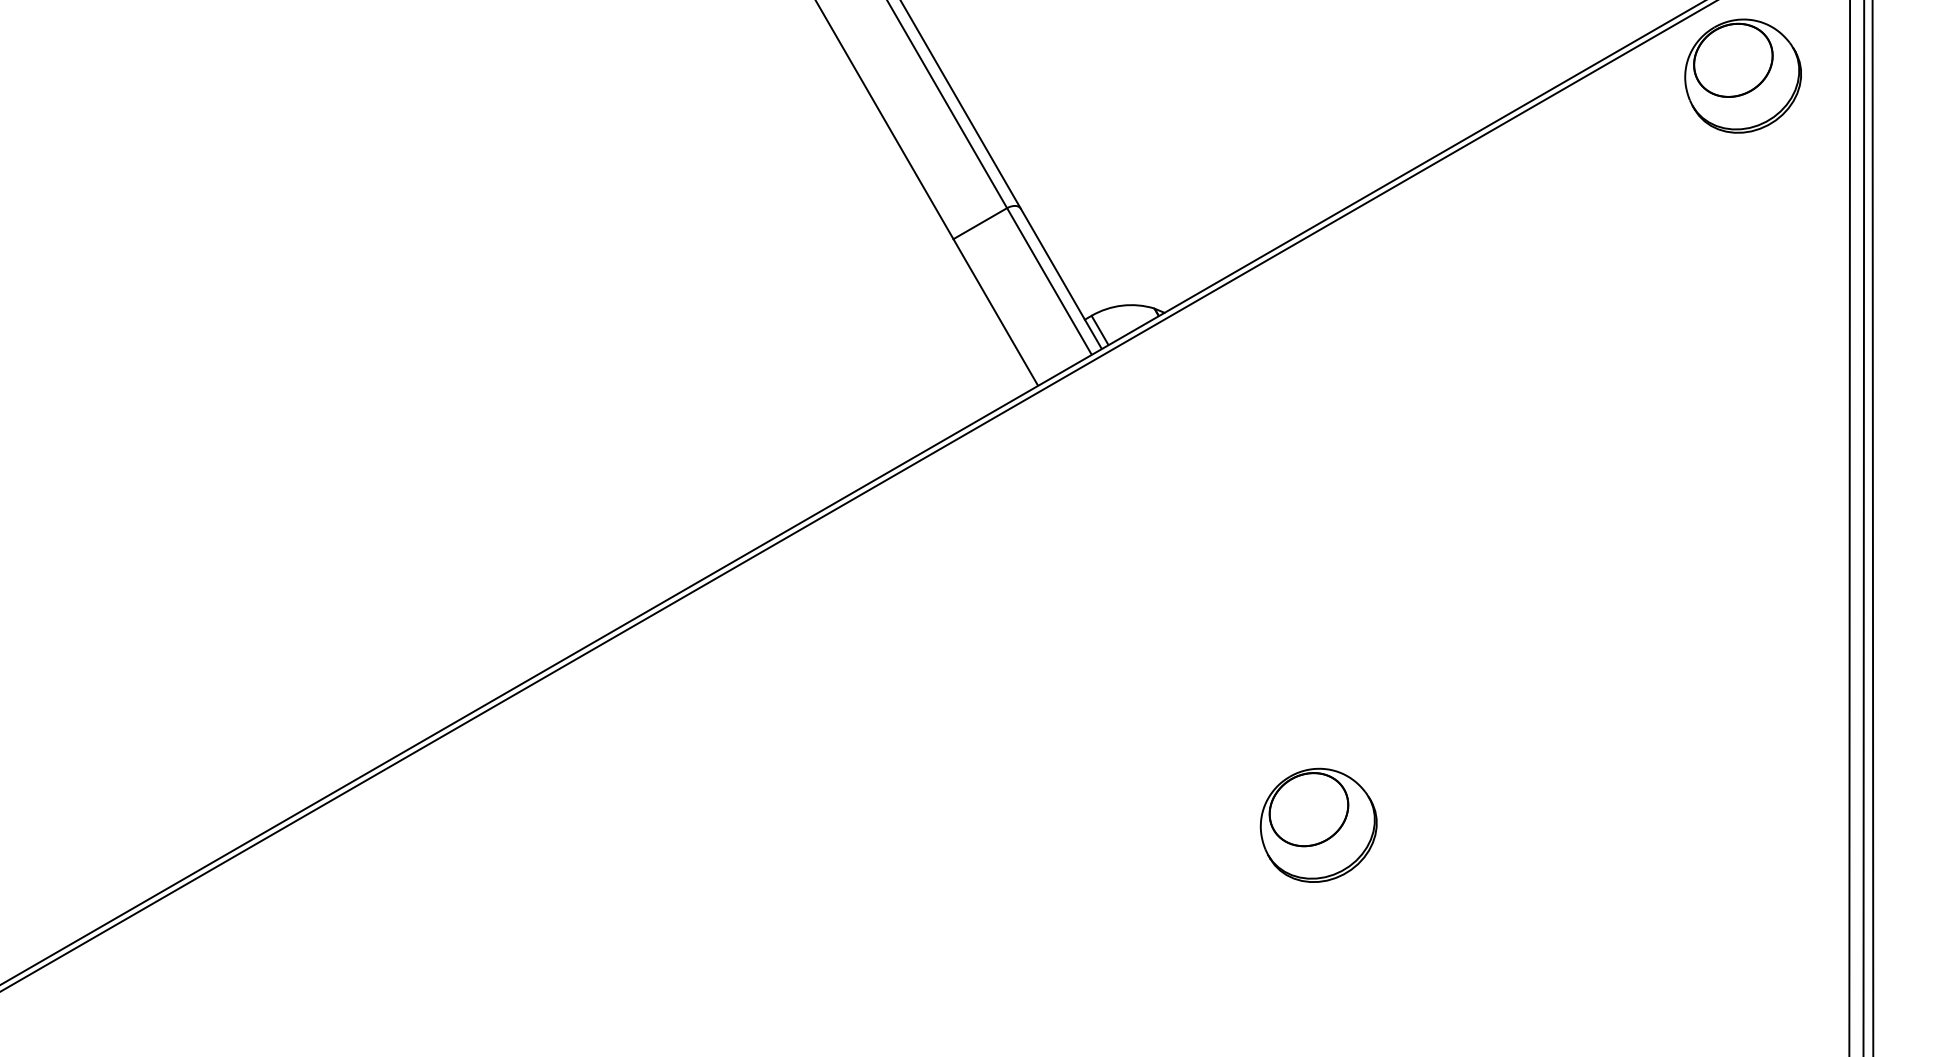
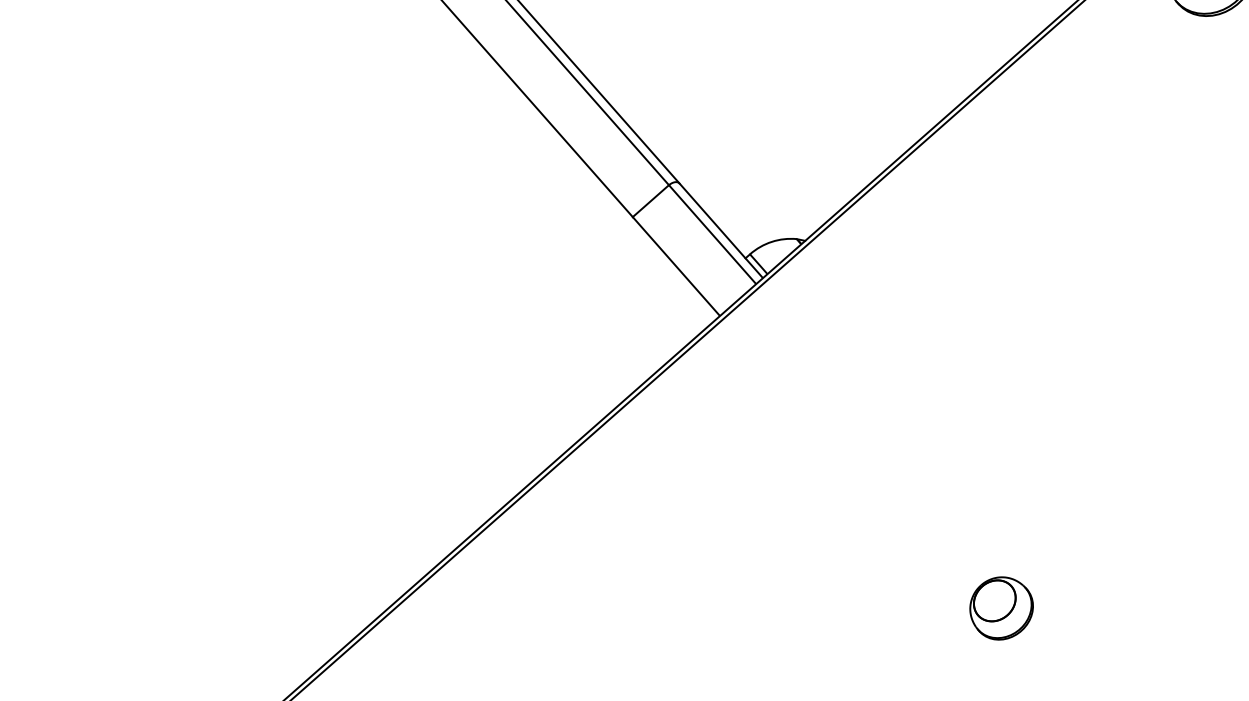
part: (1318, 824) -> (1001, 607), size x0.7

